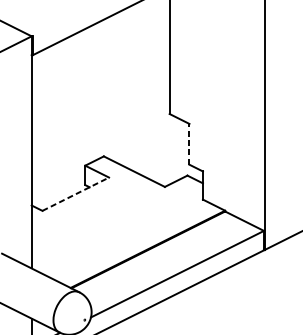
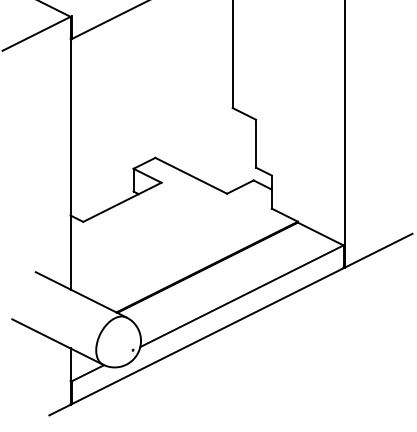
line: (189, 144) -> (256, 143), dashed -> solid
line: (75, 194) -> (122, 202), dashed -> solid

